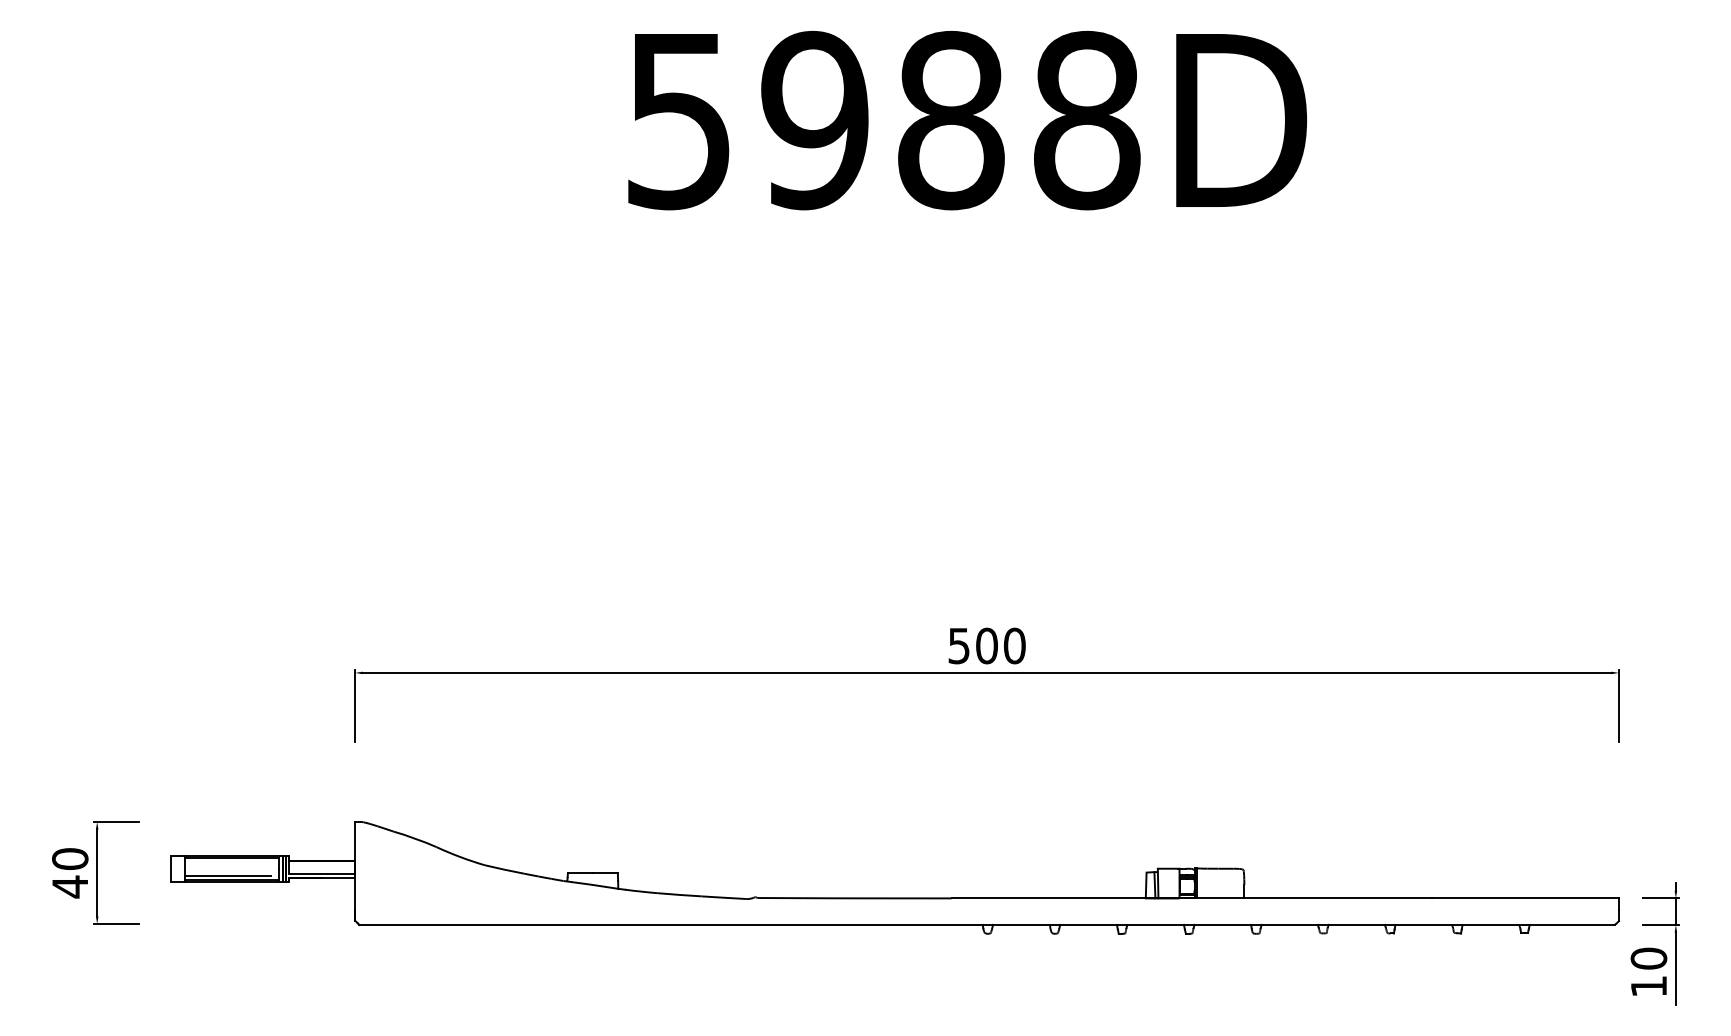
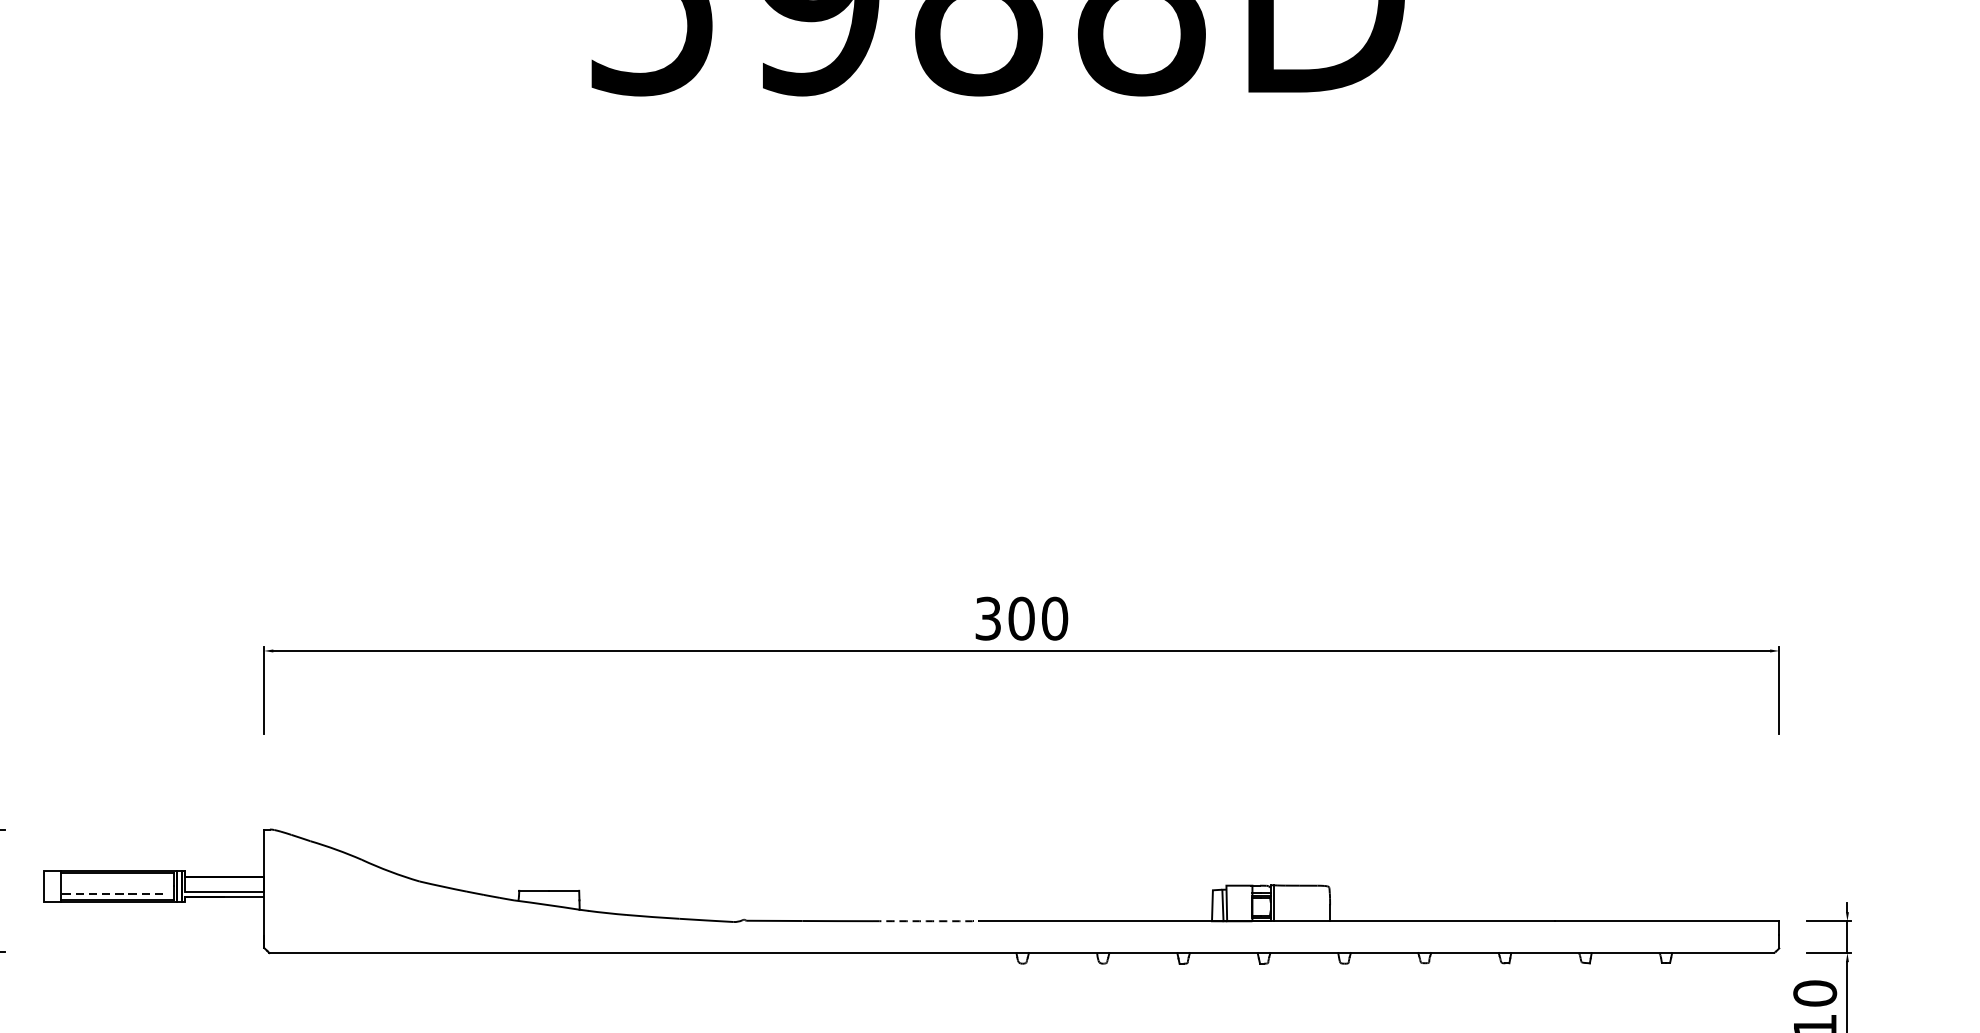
text: (959, 645) -> (988, 618), 500 -> 300
line: (228, 875) -> (112, 893), solid -> dashed
arc: (907, 898) -> (926, 921), solid -> dashed

